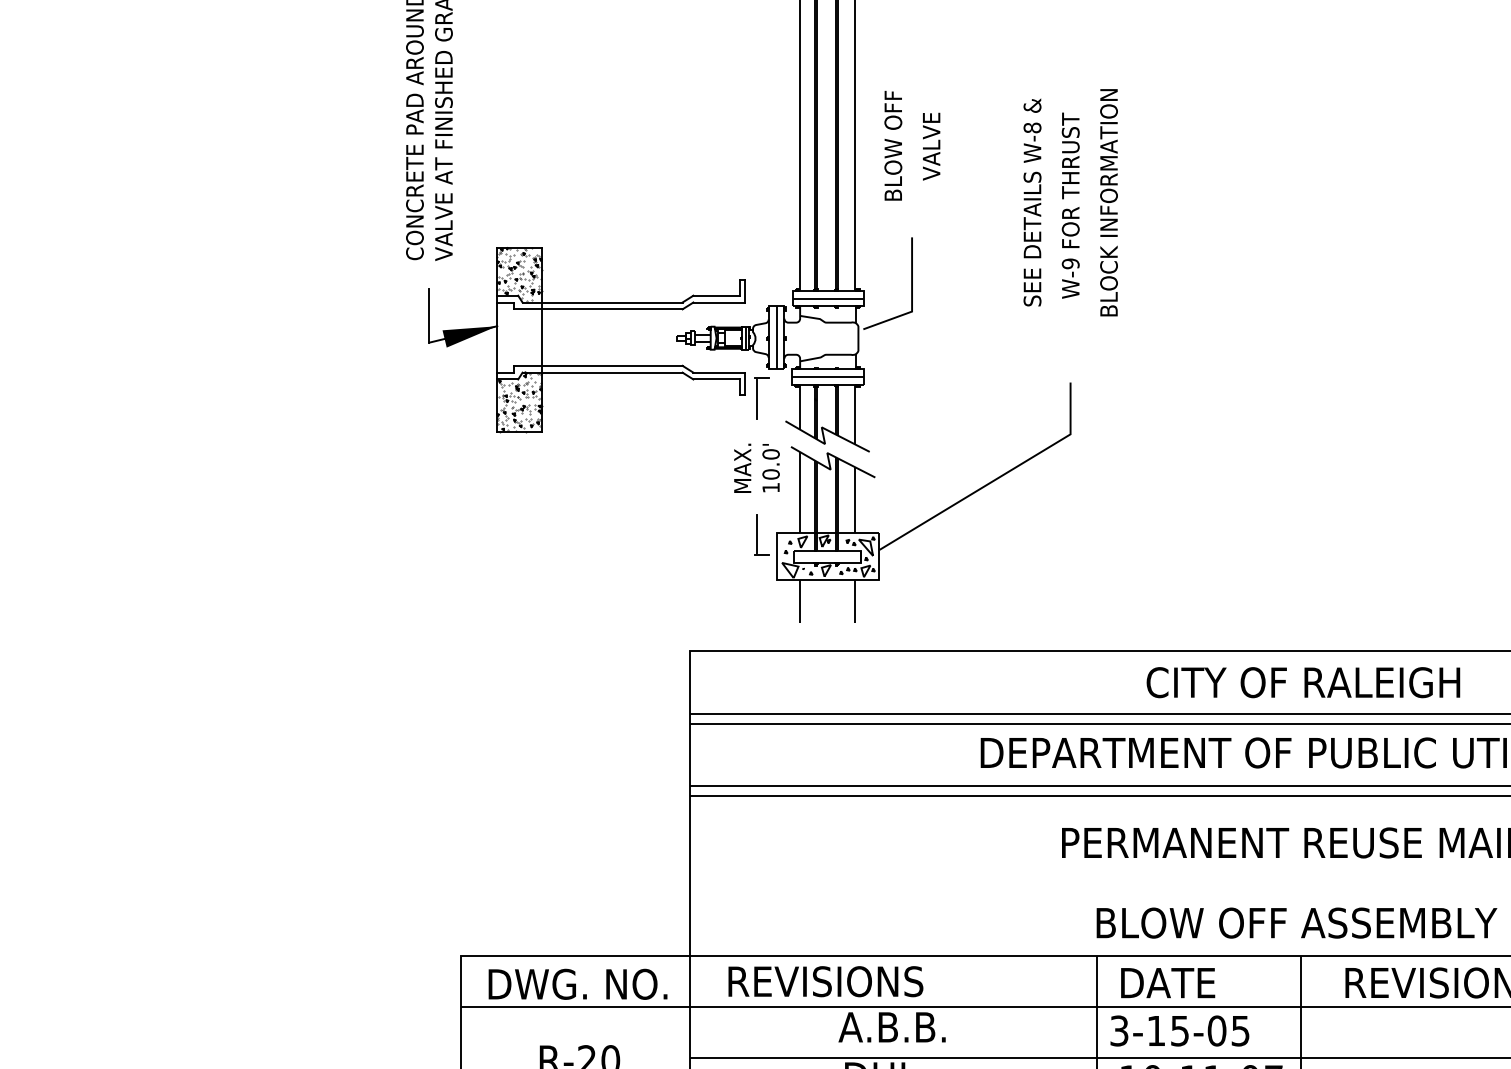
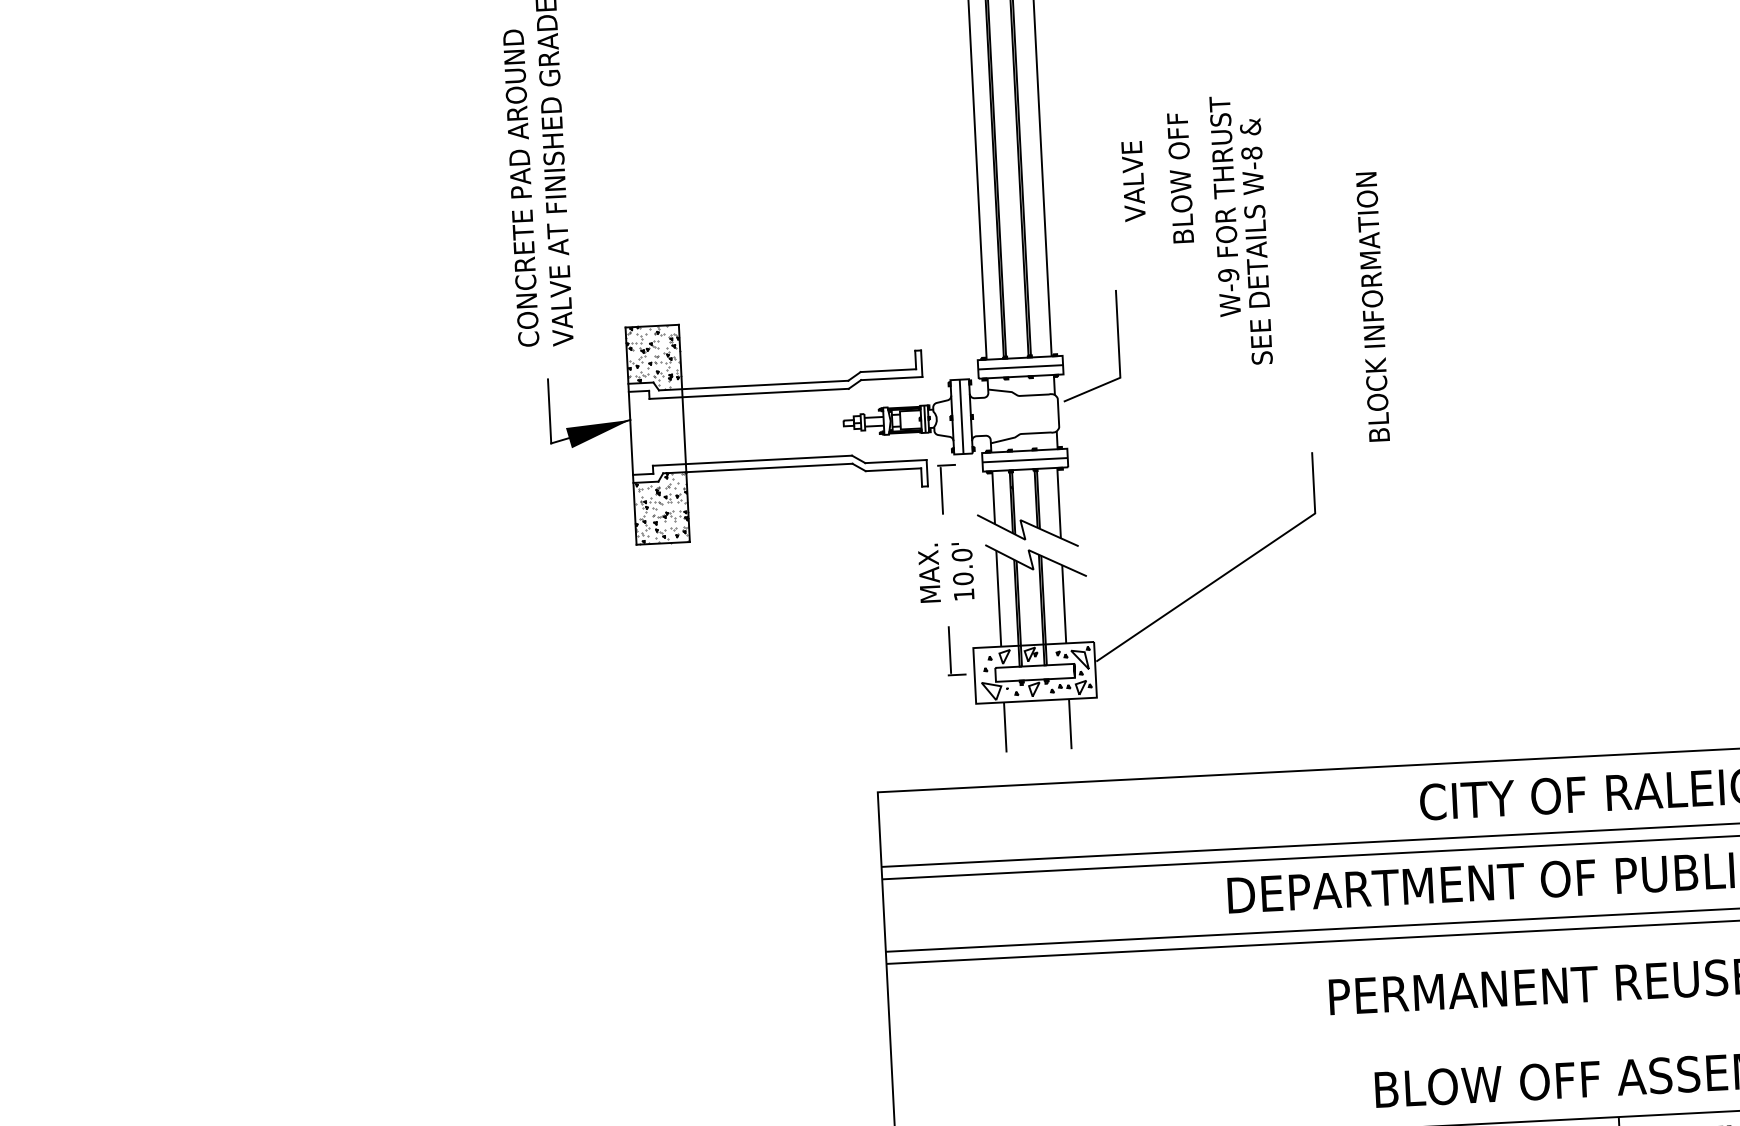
text: (893, 145) -> (1180, 177), moved
text: (1108, 202) -> (1372, 306), moved
text: (1070, 205) -> (1224, 206), moved

